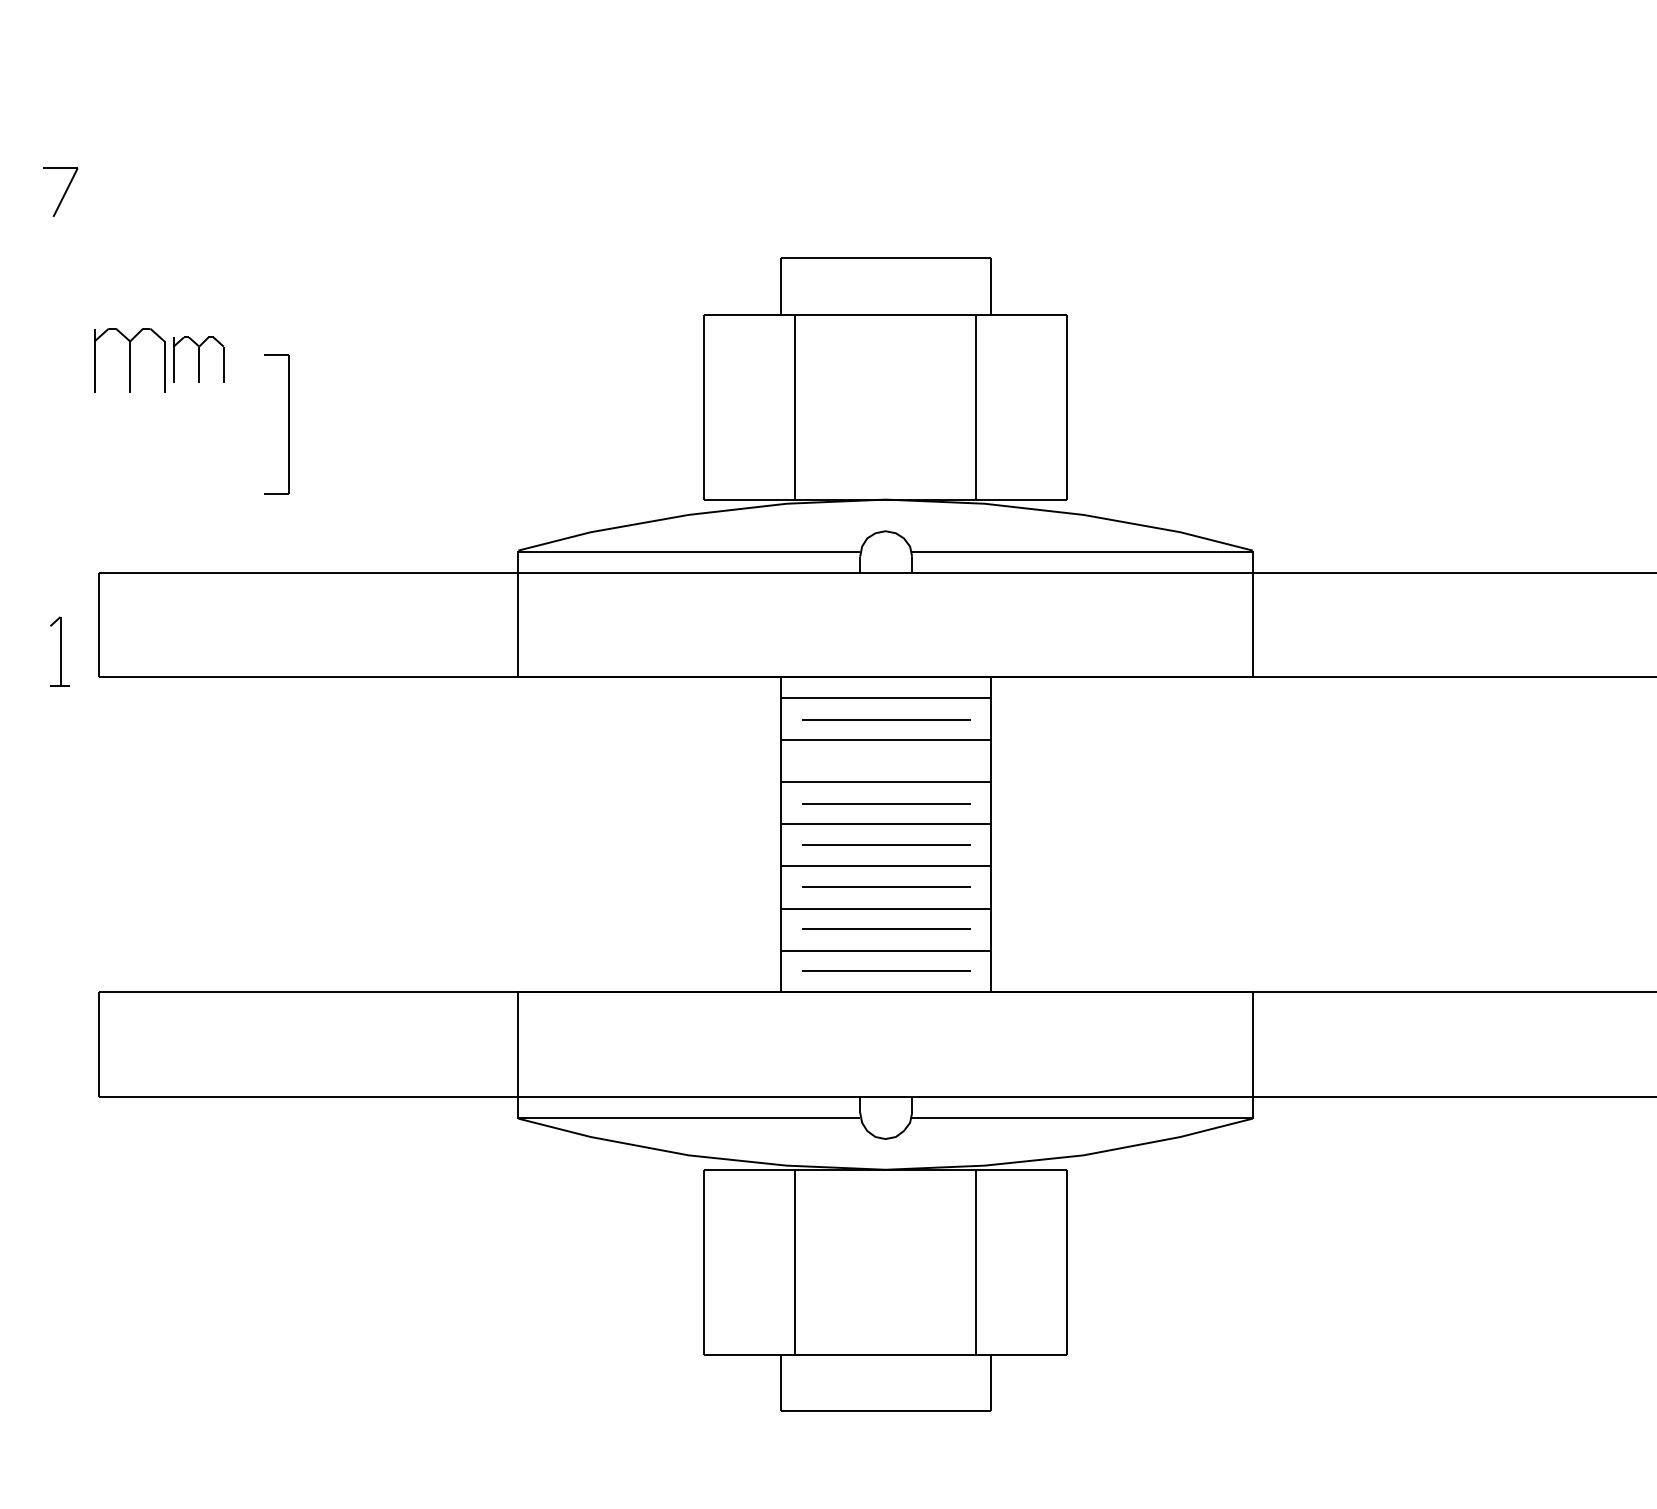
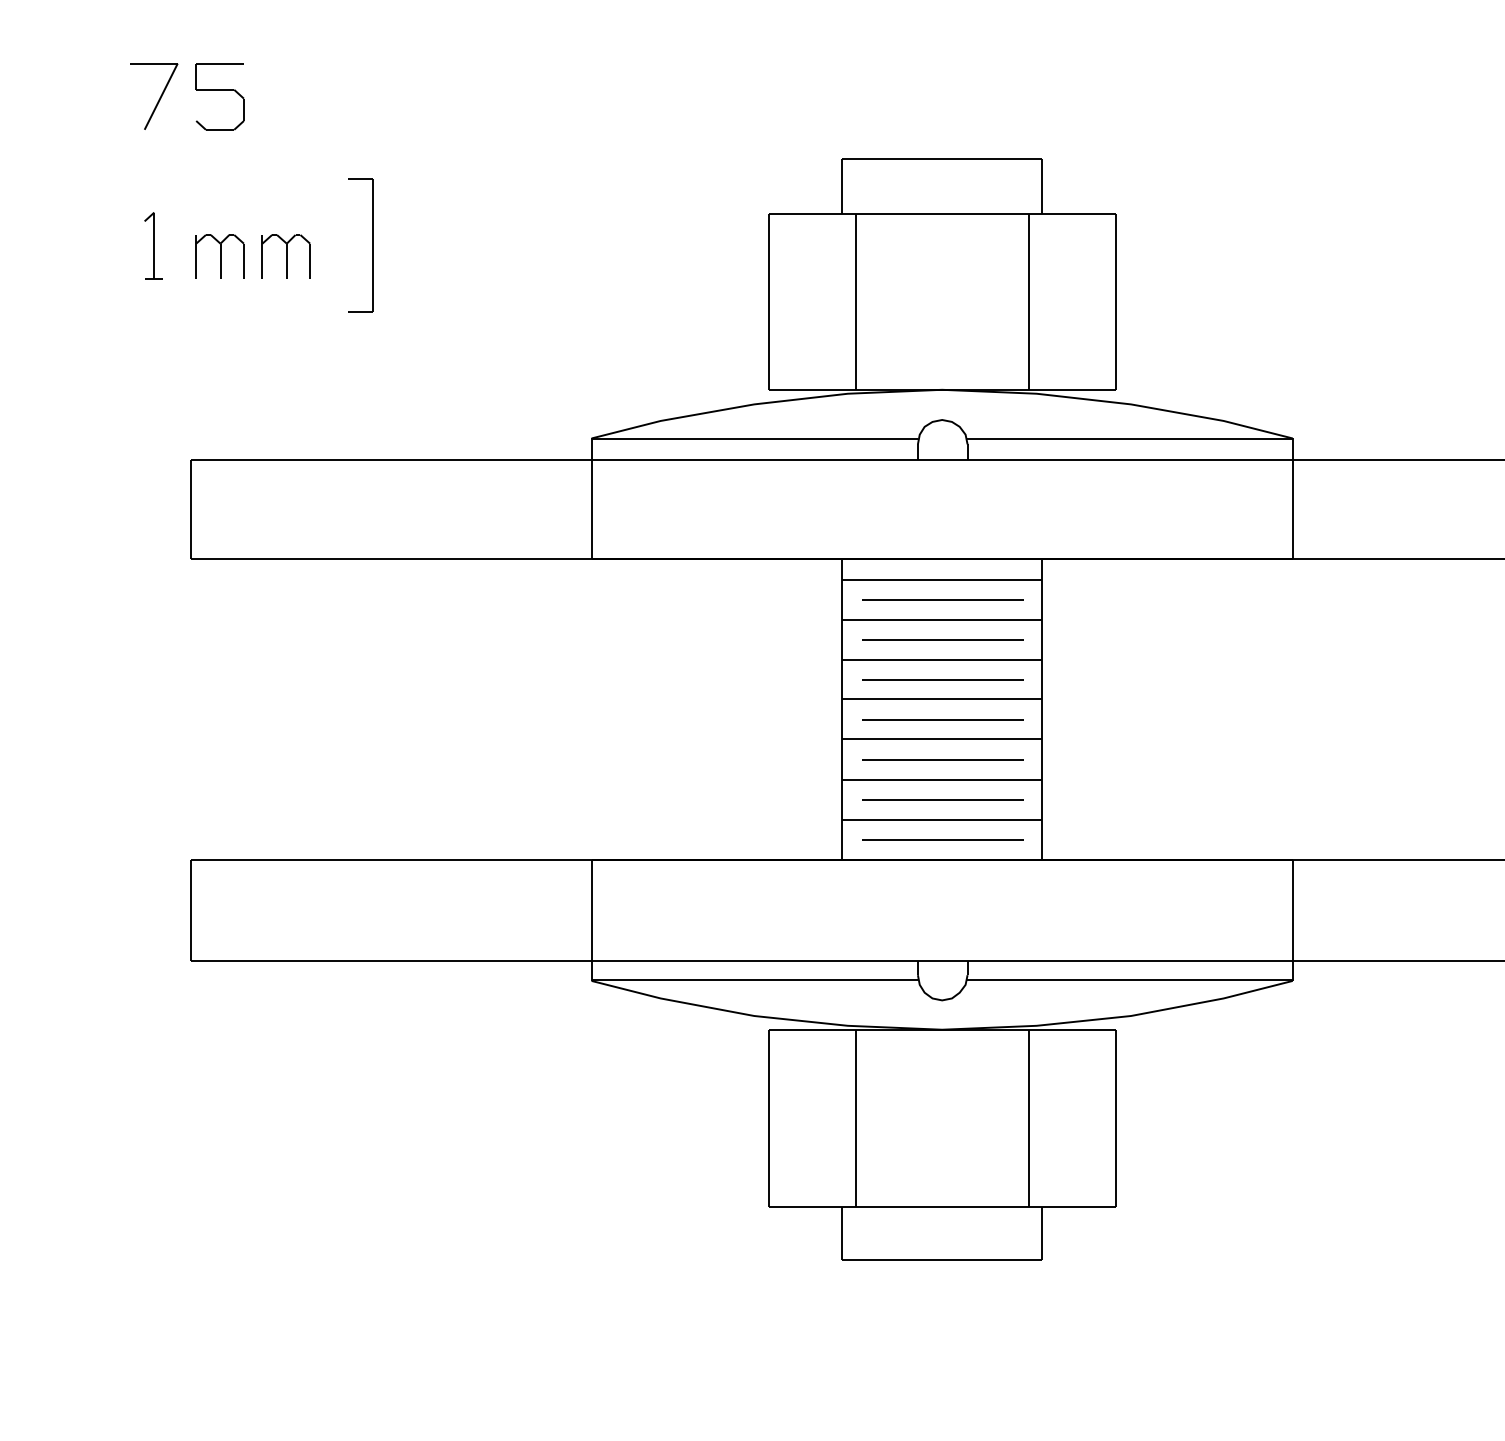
part: (128, 185) -> (219, 89), added
part: (60, 192) -> (154, 96), size x1.43
part: (128, 359) -> (219, 256), size x0.71
part: (288, 424) -> (372, 245), moved
part: (59, 651) -> (153, 245), moved
line: (886, 761) -> (943, 639), added

